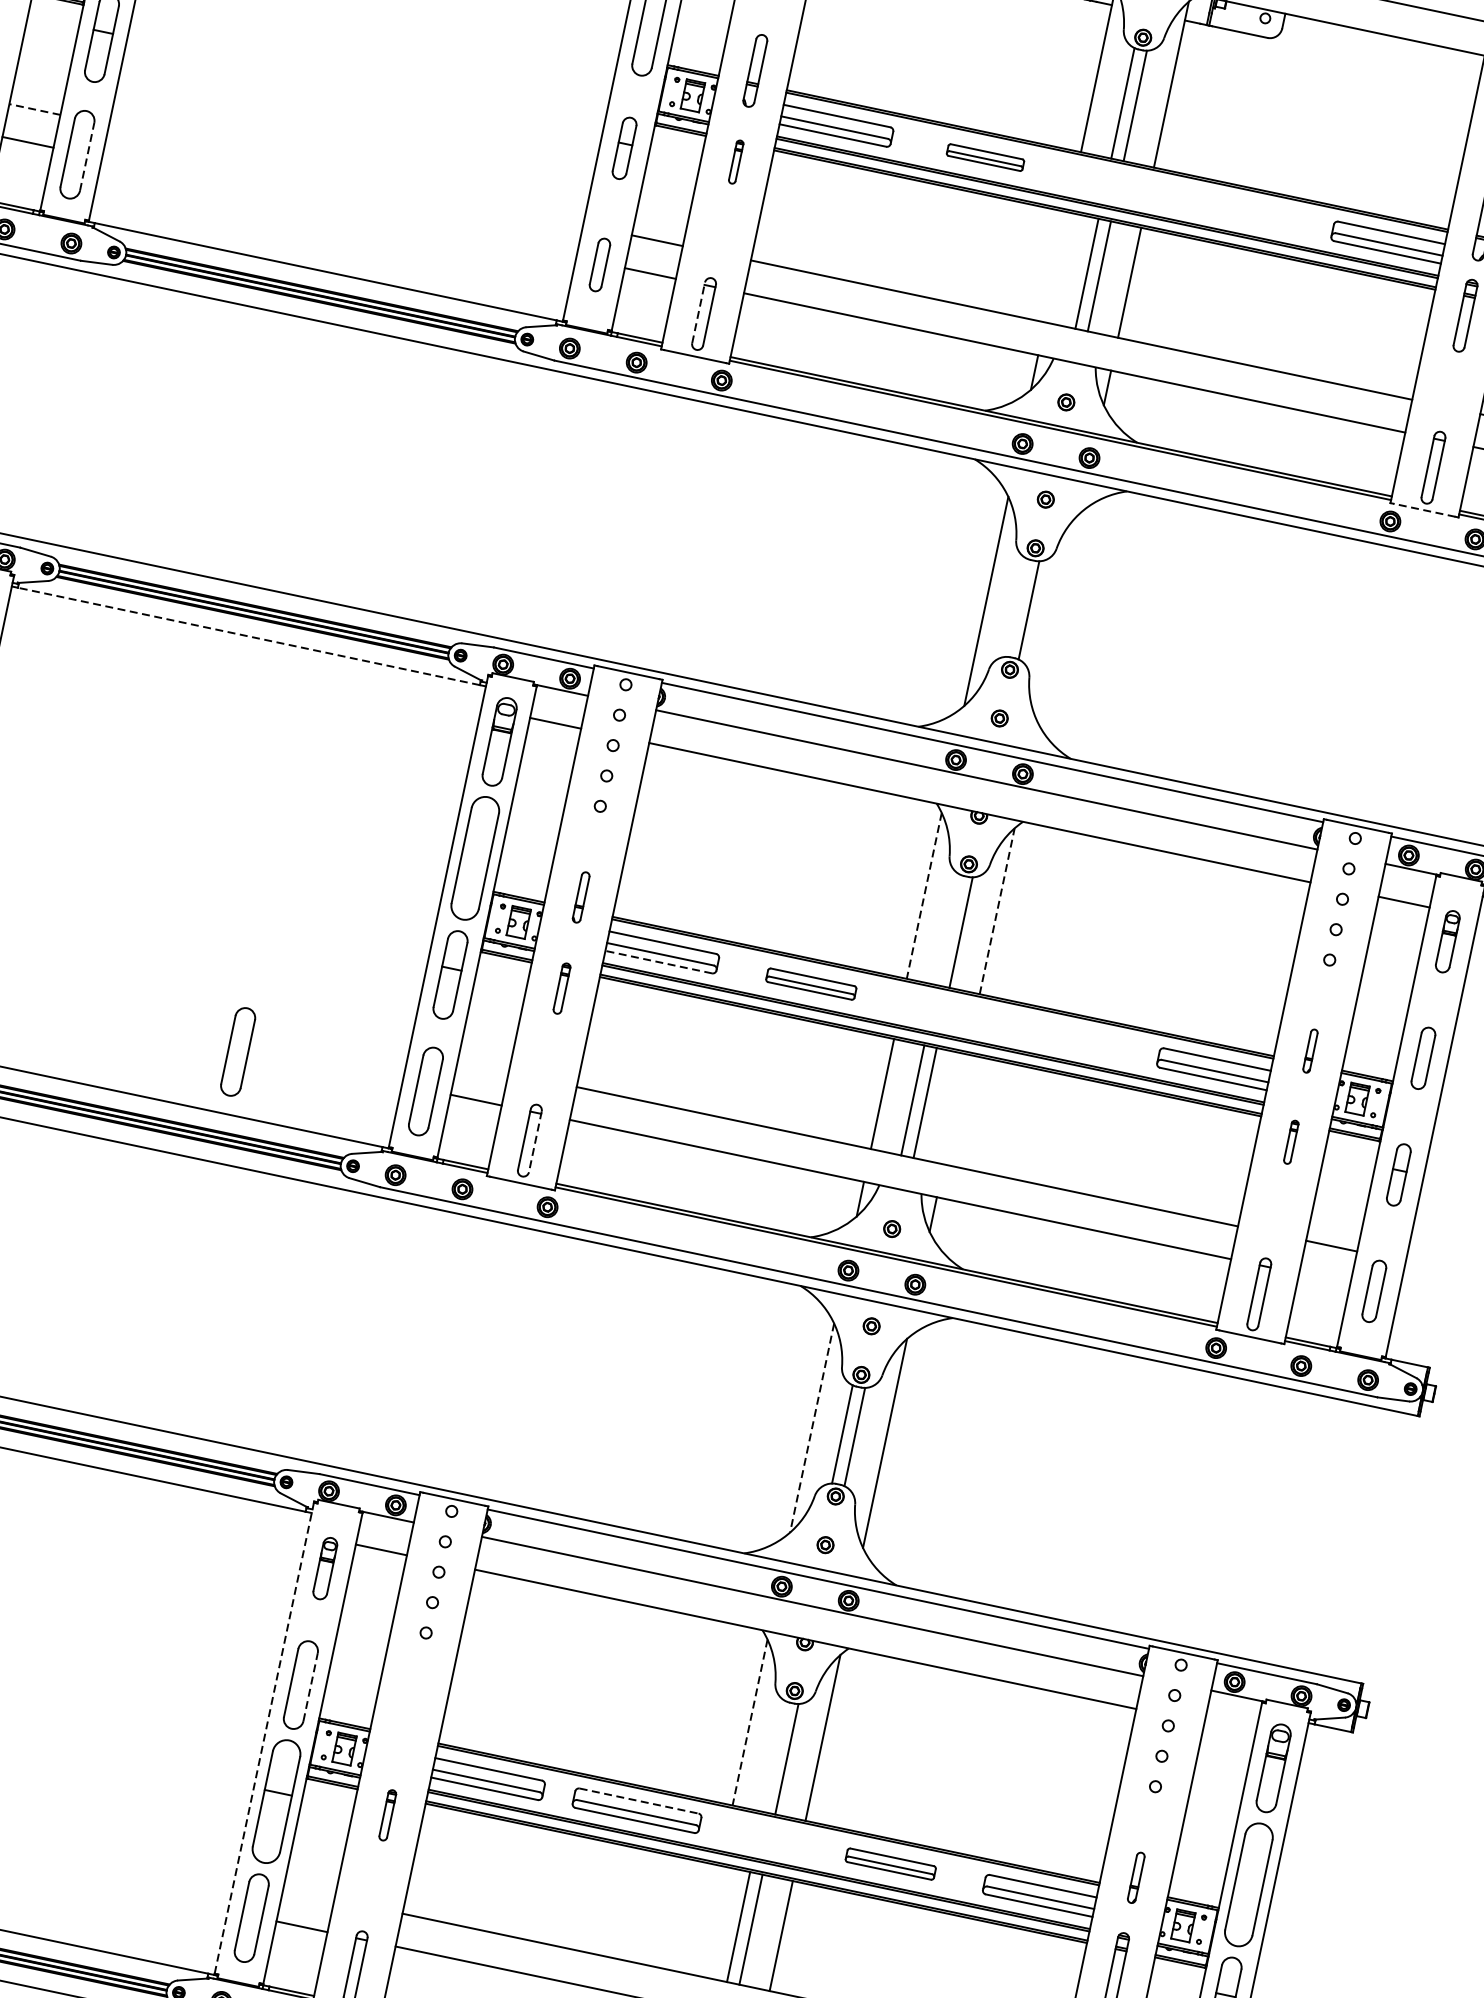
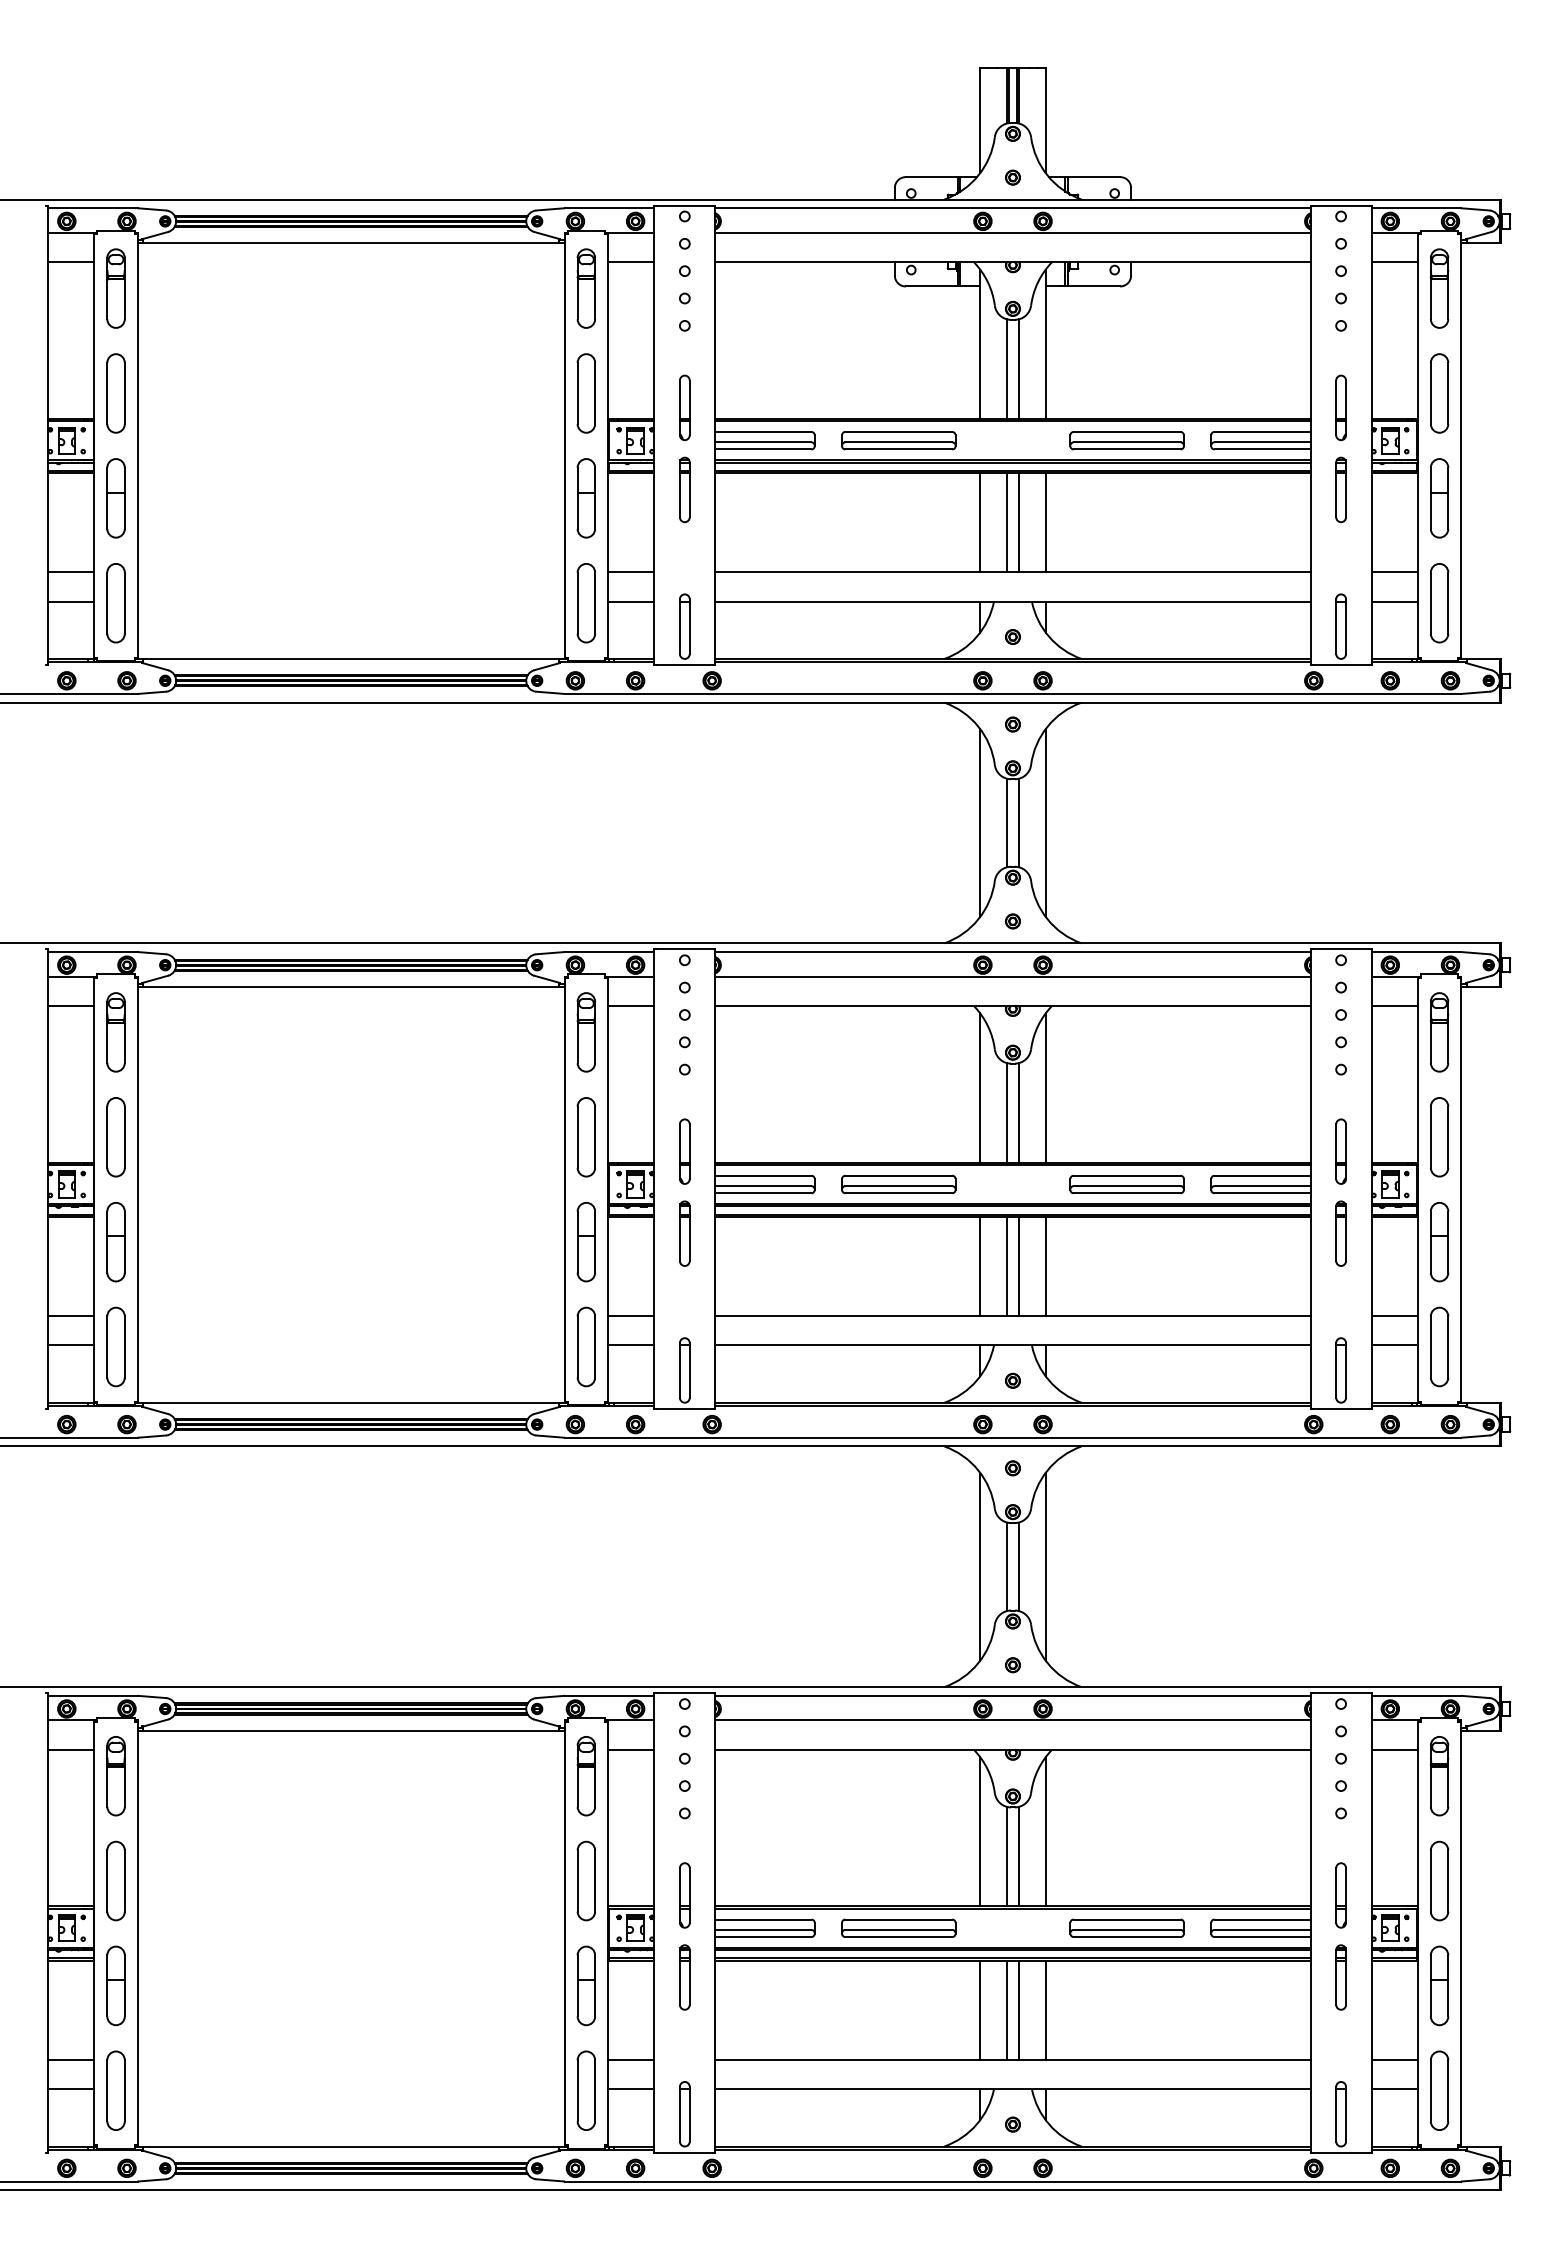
line: (35, 109) -> (71, 571), dashed -> solid
part: (623, 148) -> (585, 498), size x1.43
line: (86, 157) -> (124, 603), dashed -> solid
part: (985, 157) -> (898, 440), size x1.67
part: (735, 161) -> (684, 489), size x1.67
part: (1238, 210) -> (1126, 440), added
part: (599, 265) -> (585, 603), size x1.67
line: (1057, 266) -> (980, 521), added
line: (698, 312) -> (679, 626), dashed -> solid
line: (1425, 509) -> (1341, 664), dashed -> solid
line: (1016, 607) -> (1007, 822), added
line: (1059, 616) -> (1045, 822), added
line: (249, 636) -> (351, 987), dashed -> solid
part: (474, 858) -> (585, 1137), size x0.71
line: (924, 895) -> (980, 1087), dashed -> solid
part: (580, 897) -> (684, 1151), size x1.43
line: (996, 910) -> (1045, 1087), dashed -> solid
line: (948, 929) -> (1007, 1112), added
part: (1447, 941) -> (1439, 1032), size x1.43
line: (658, 962) -> (763, 1193), dashed -> solid
part: (810, 984) -> (898, 1184), size x1.43
part: (561, 988) -> (684, 1233), size x1.43
part: (1064, 1037) -> (1126, 1184), added
part: (1309, 1050) -> (1340, 1151), size x1.67
part: (237, 1051) -> (416, 1346), removed
part: (1423, 1058) -> (1439, 1137), size x1.43
line: (483, 1067) -> (631, 1315), added
line: (955, 1108) -> (1045, 1265), added
line: (535, 1141) -> (689, 1370), dashed -> solid
part: (1290, 1142) -> (1340, 1233), size x1.67
part: (1398, 1175) -> (1439, 1242), size x1.43
line: (1324, 1279) -> (1394, 1345), added
part: (1374, 1290) -> (1439, 1346), size x1.43
line: (812, 1428) -> (980, 1567), dashed -> solid
part: (324, 1568) -> (585, 1776), size x1.43
line: (310, 1687) -> (595, 1881), dashed -> solid
line: (750, 1722) -> (980, 1831), dashed -> solid
part: (406, 1724) -> (684, 1895), added
line: (1229, 1729) -> (1394, 1750), added
line: (264, 1738) -> (564, 1933), dashed -> solid
line: (774, 1756) -> (1007, 1856), added
part: (275, 1800) -> (585, 1985), size x0.71
line: (639, 1801) -> (899, 1919), dashed -> solid
part: (387, 1815) -> (684, 1977), size x1.43
part: (890, 1863) -> (1126, 1927), size x1.43
part: (1135, 1877) -> (1340, 1895), size x1.43
part: (1249, 1884) -> (1439, 1880), size x0.71
line: (309, 1893) -> (631, 2059), added
line: (708, 1920) -> (980, 2009), added

